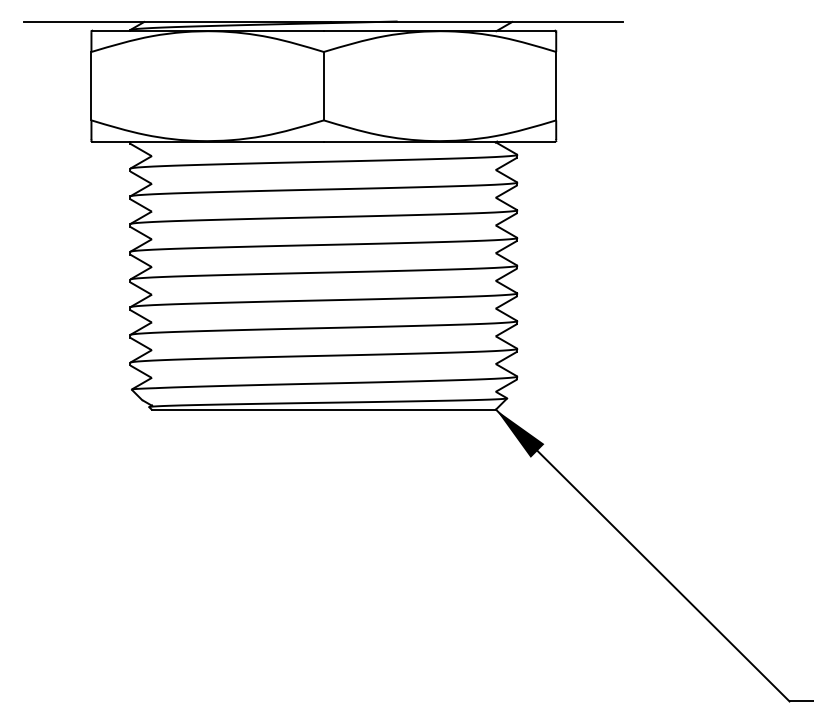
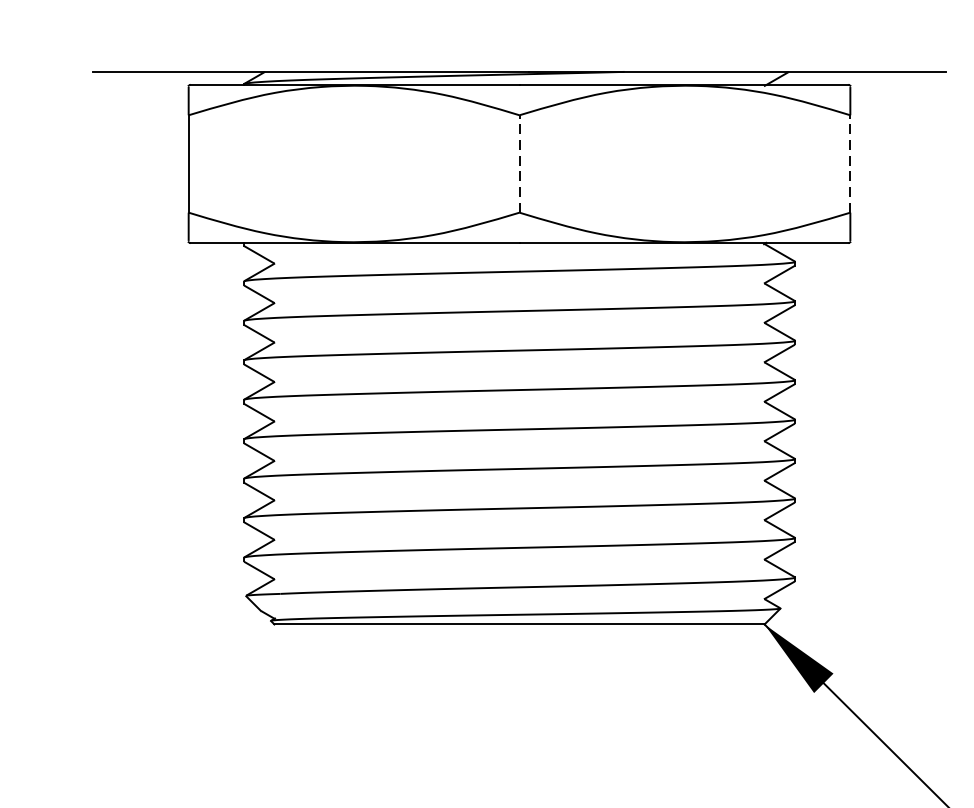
line: (323, 85) -> (519, 163), solid -> dashed
line: (556, 85) -> (850, 163), solid -> dashed

